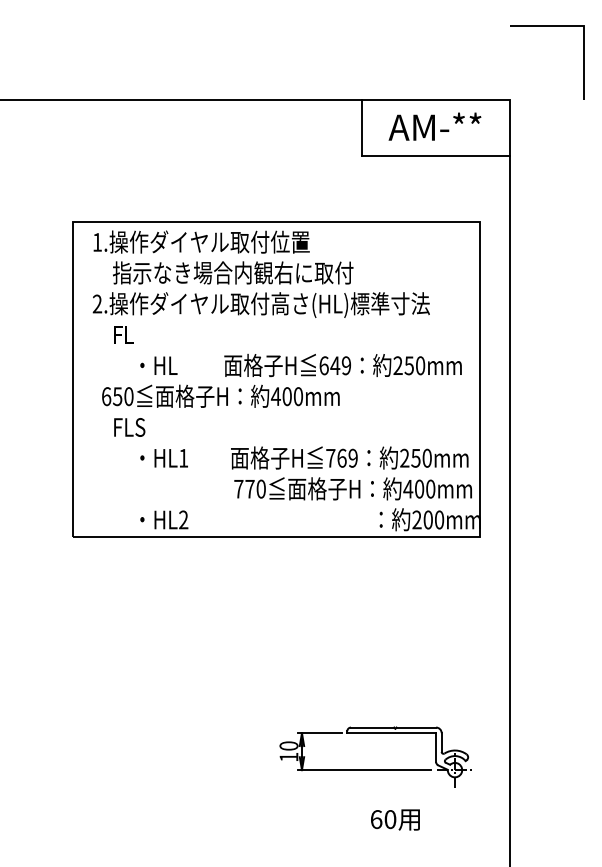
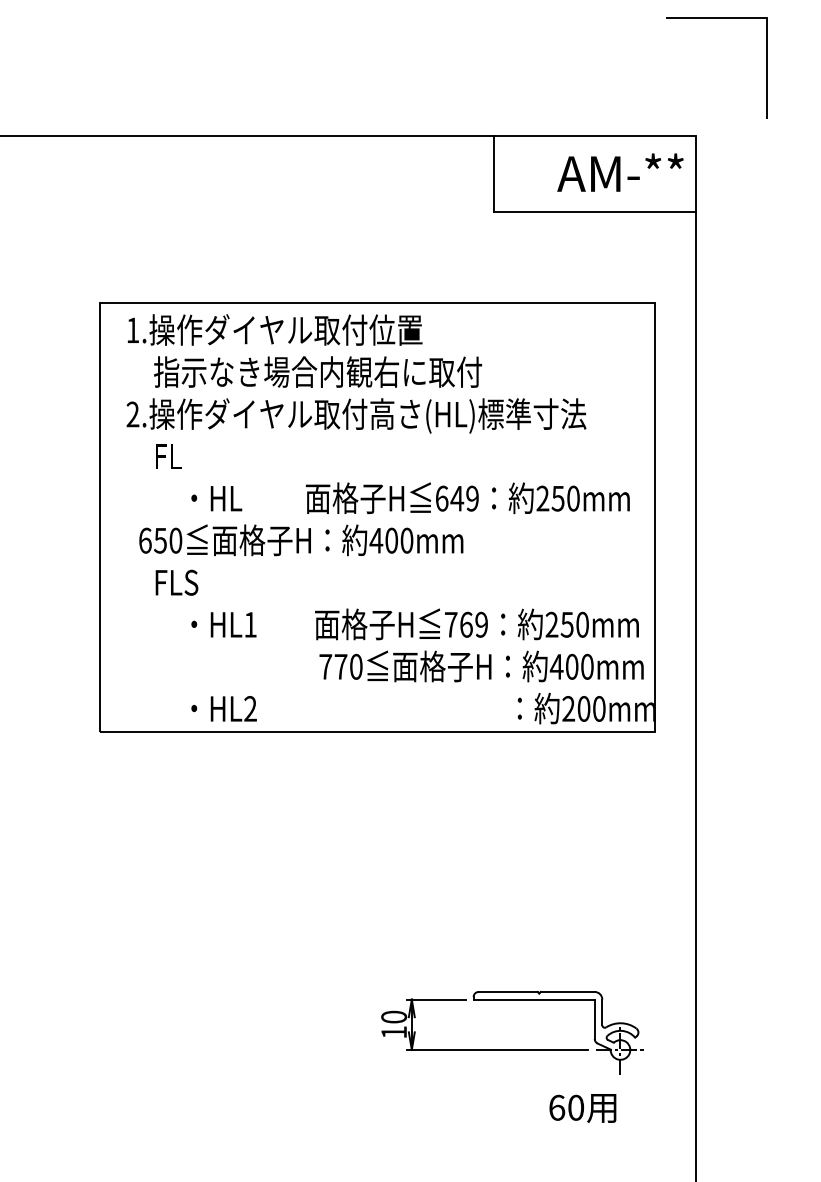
line: (547, 26) -> (716, 18), moved
text: (434, 126) -> (619, 172), moved
text: (395, 819) -> (582, 1107), moved

